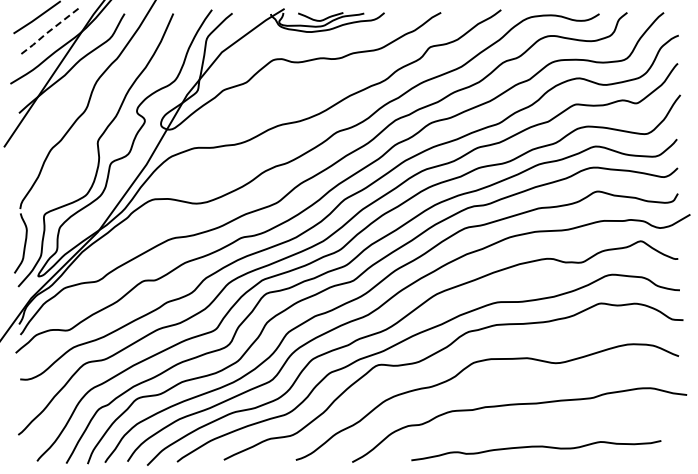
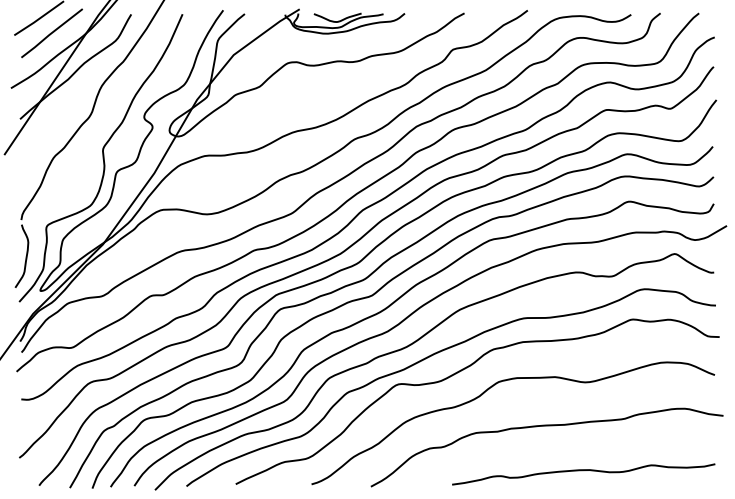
line: (48, 32) -> (51, 34), dashed -> solid
curve: (536, 447) -> (583, 471), moved

